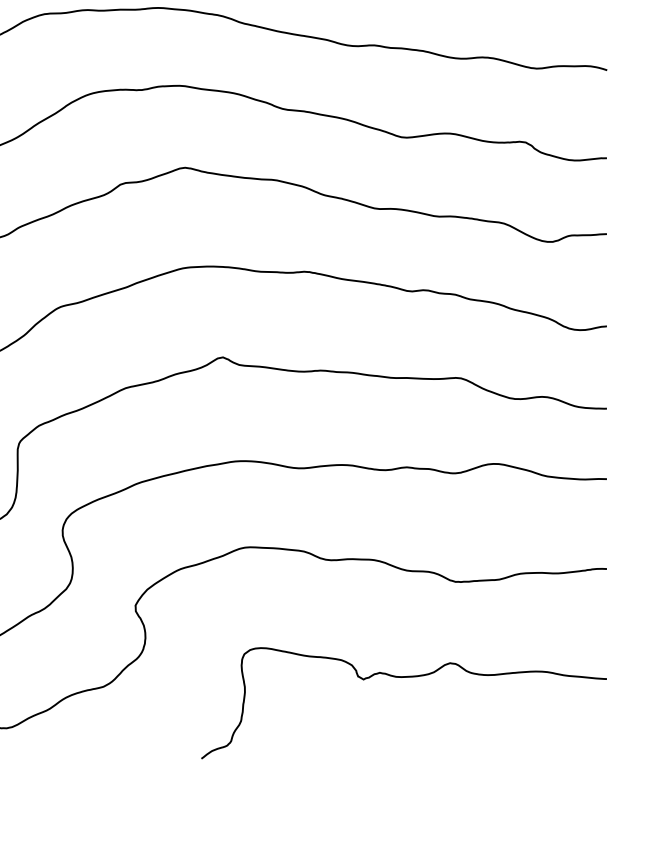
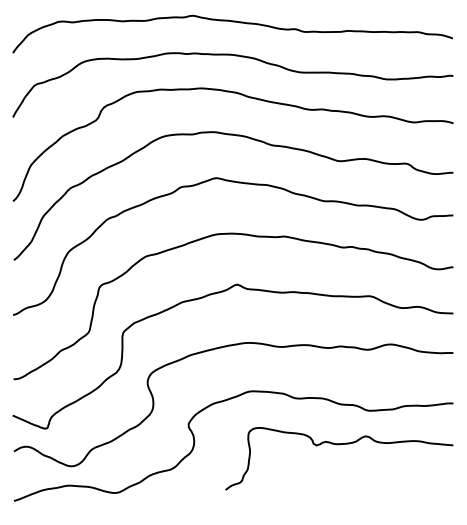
curve: (402, 679) -> (338, 445), moved

